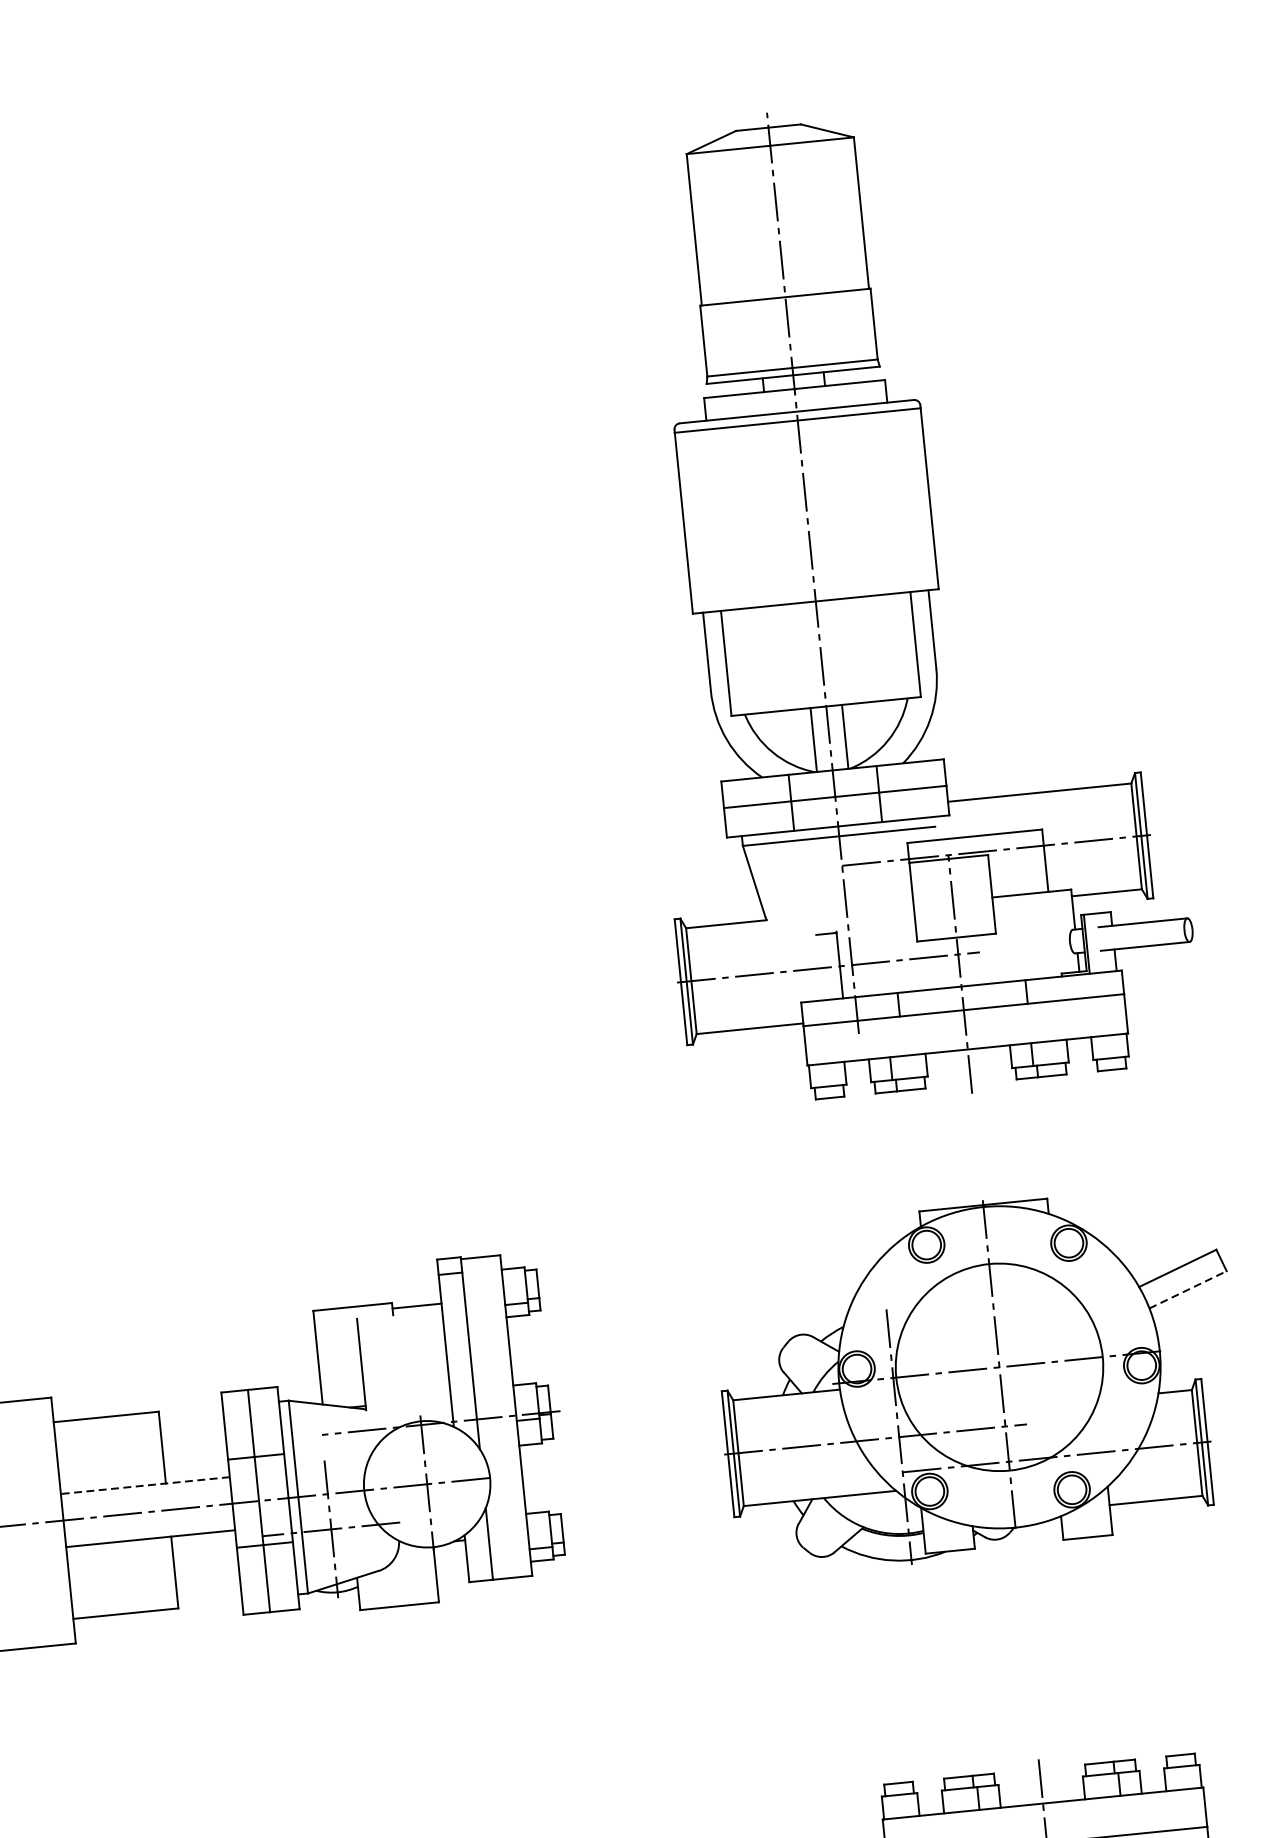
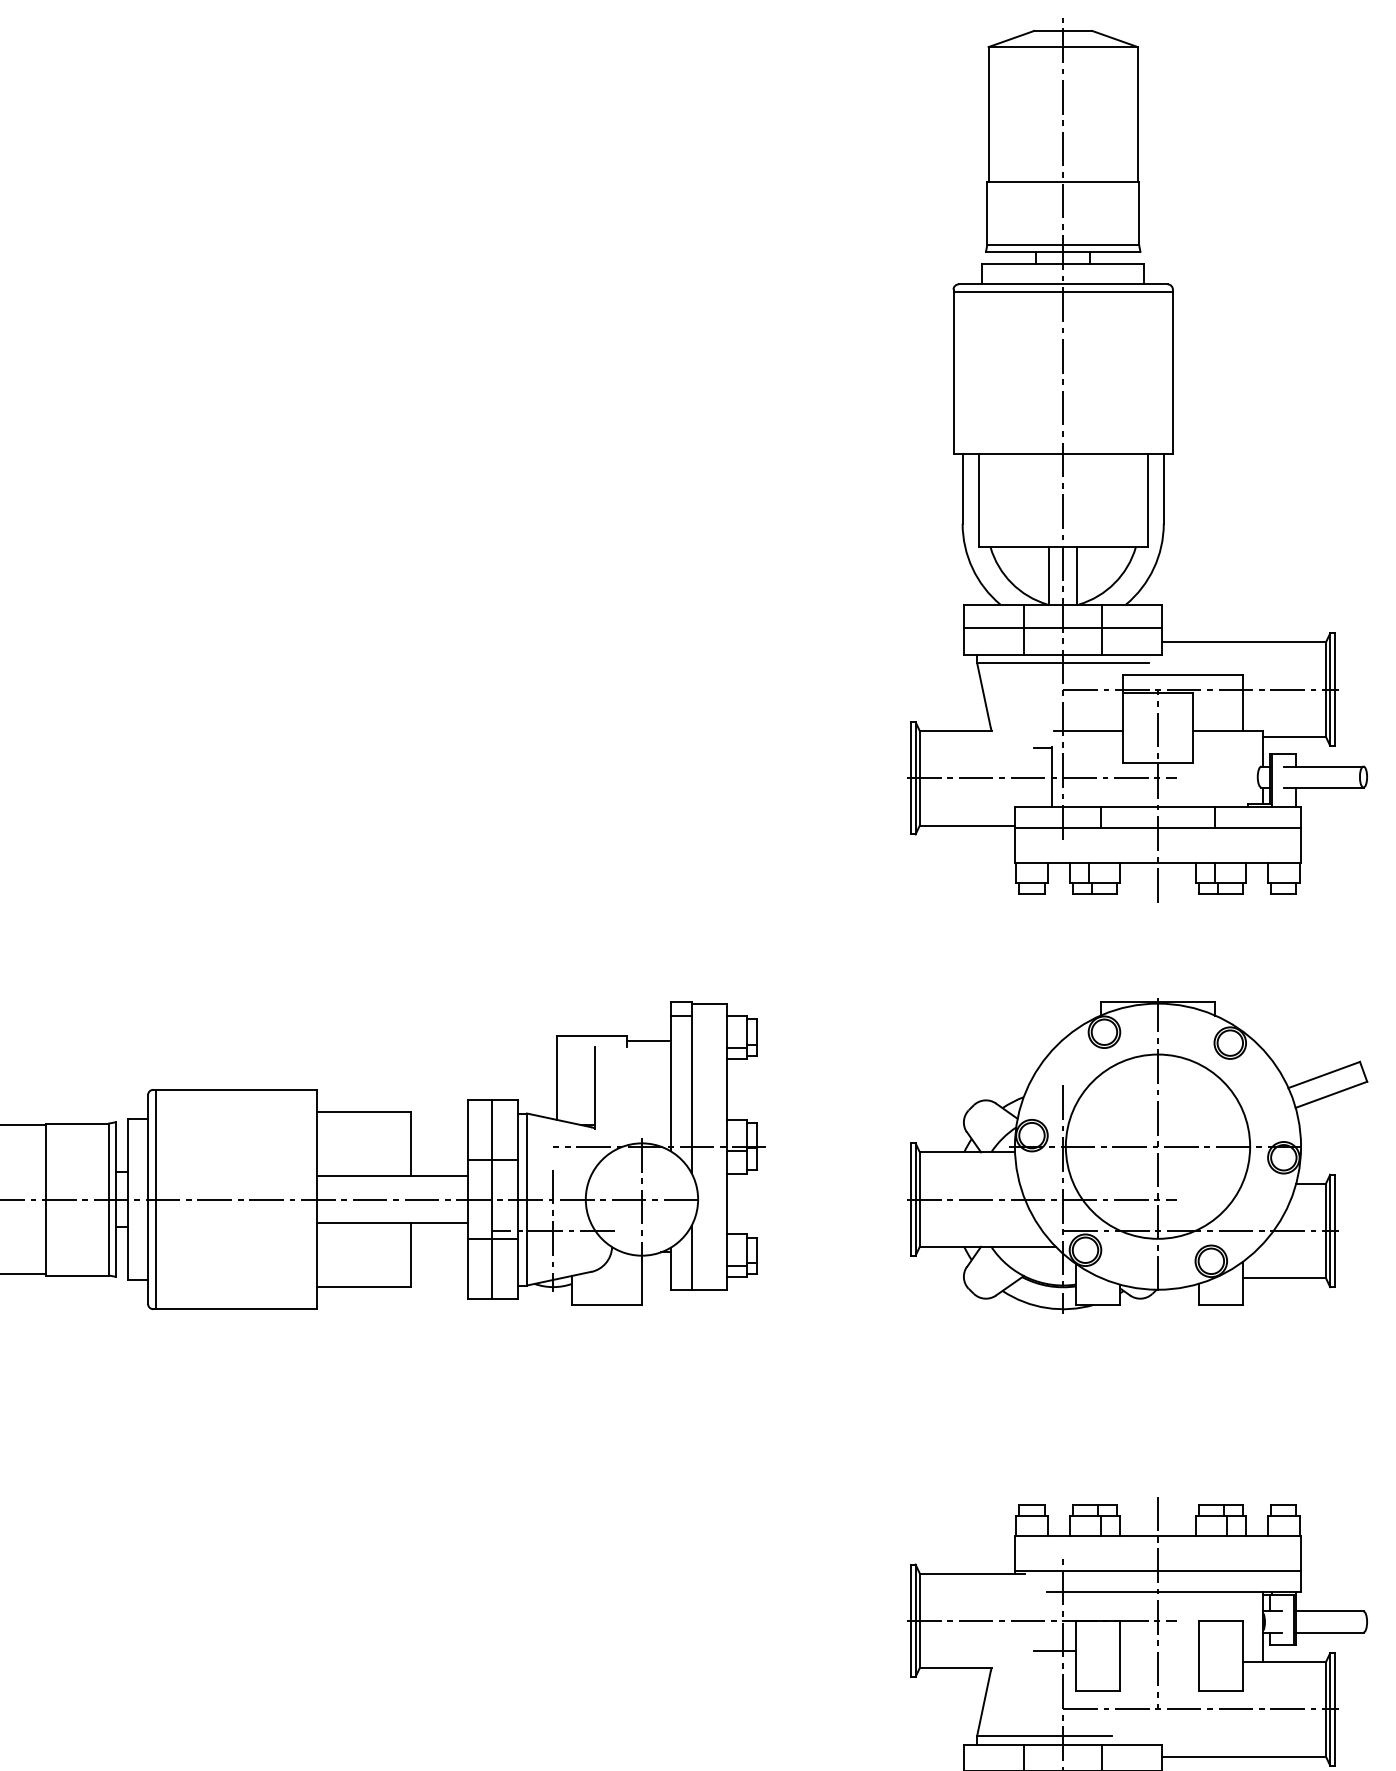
line: (873, 908) -> (1087, 730), added
line: (1188, 1289) -> (1331, 1094), dashed -> solid
line: (144, 1485) -> (392, 1175), dashed -> solid

